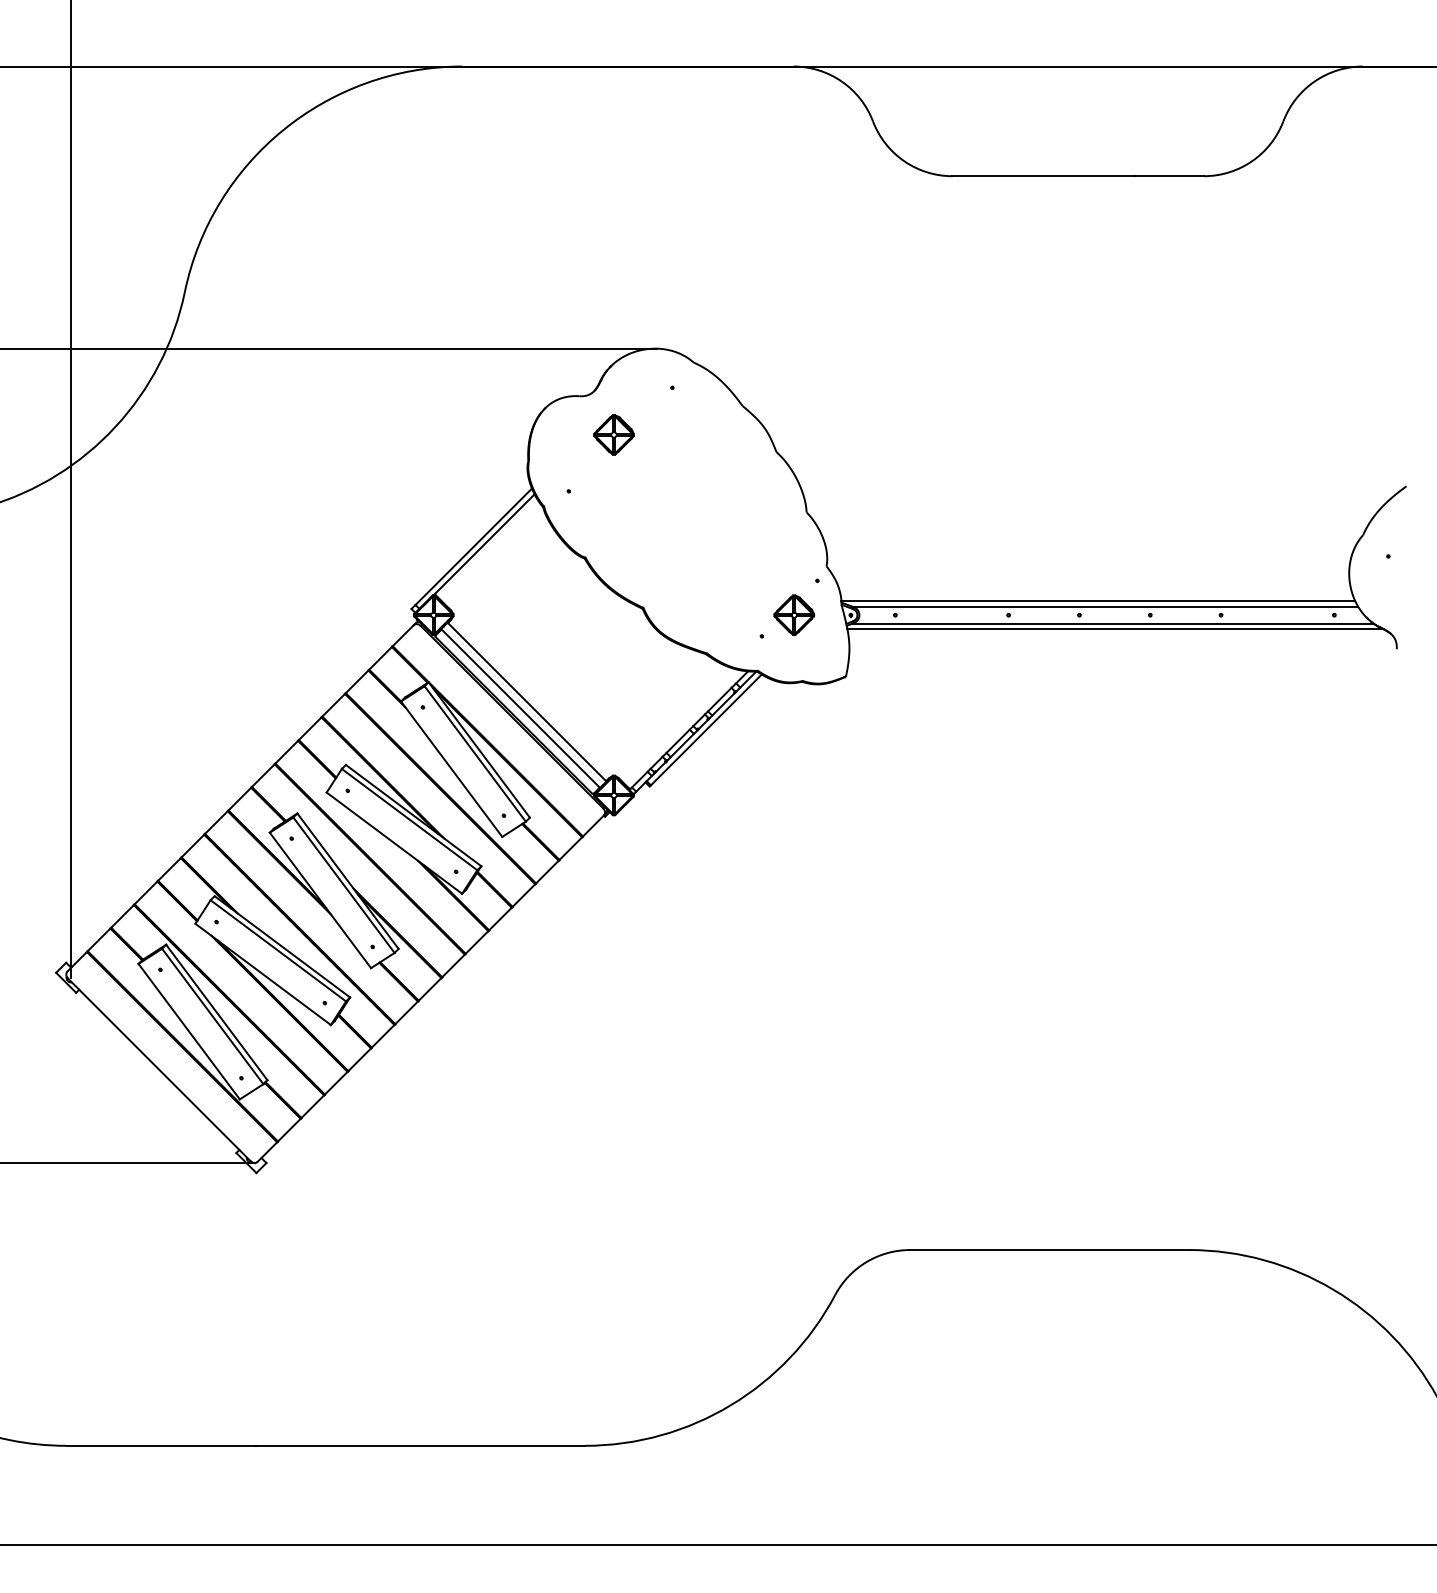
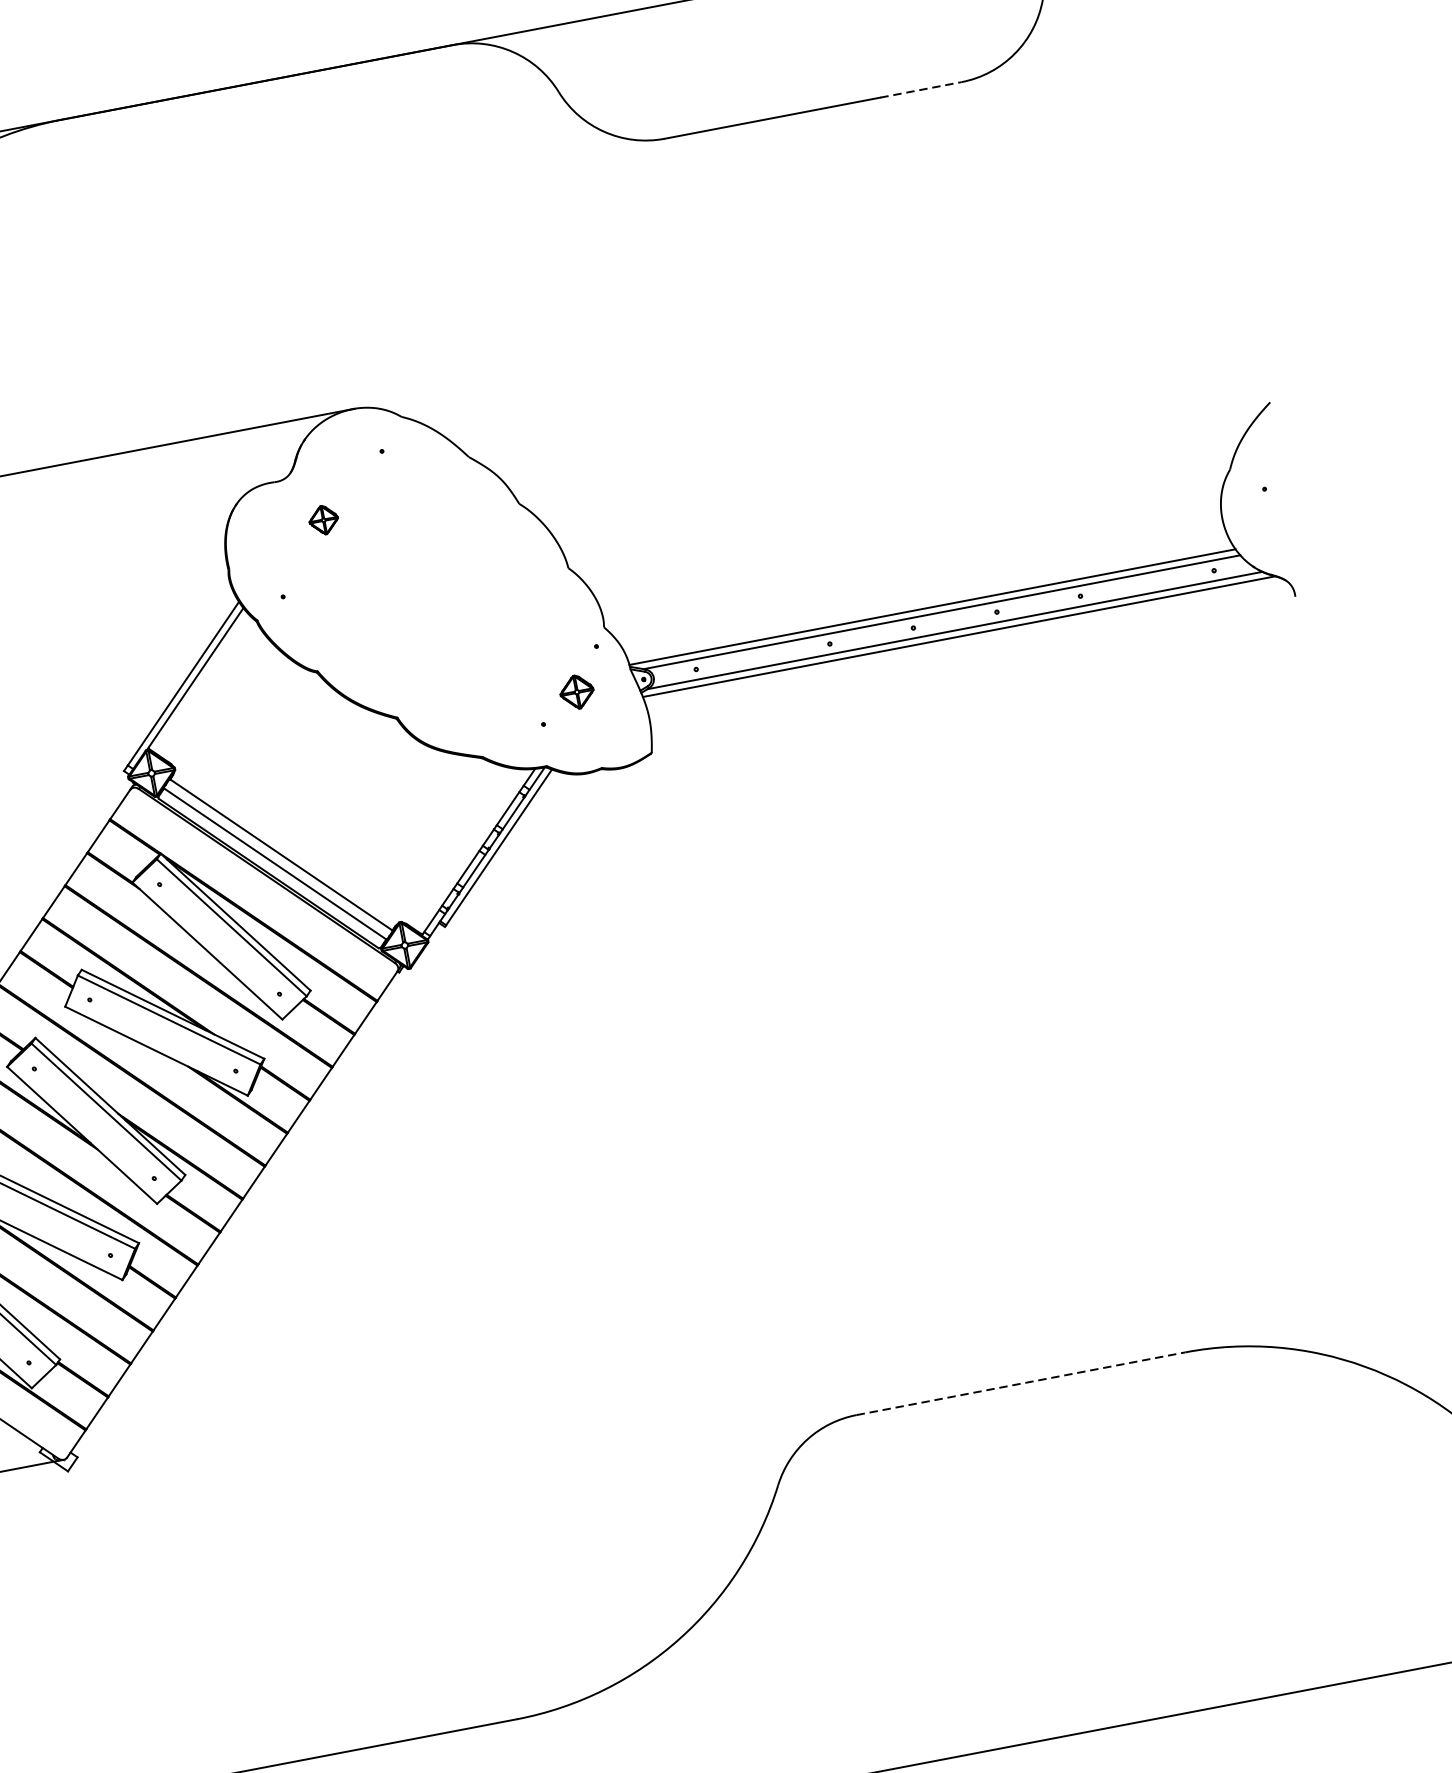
line: (1170, 176) -> (922, 90), solid -> dashed
part: (613, 434) -> (323, 519), size x0.6
part: (794, 614) -> (577, 691), size x0.7
line: (1050, 1250) -> (1022, 1384), solid -> dashed

